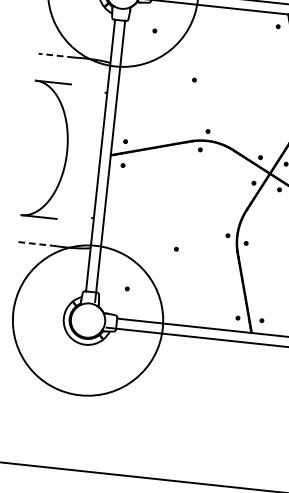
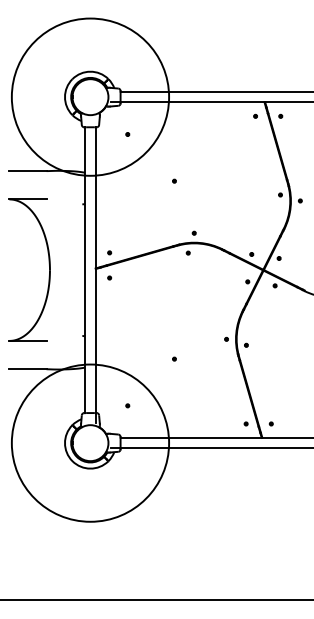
line: (55, 55) -> (27, 171), dashed -> solid
line: (35, 244) -> (27, 369), dashed -> solid

